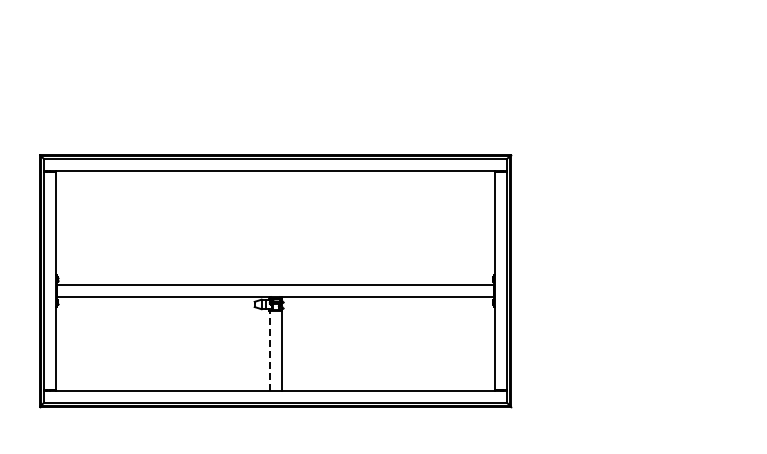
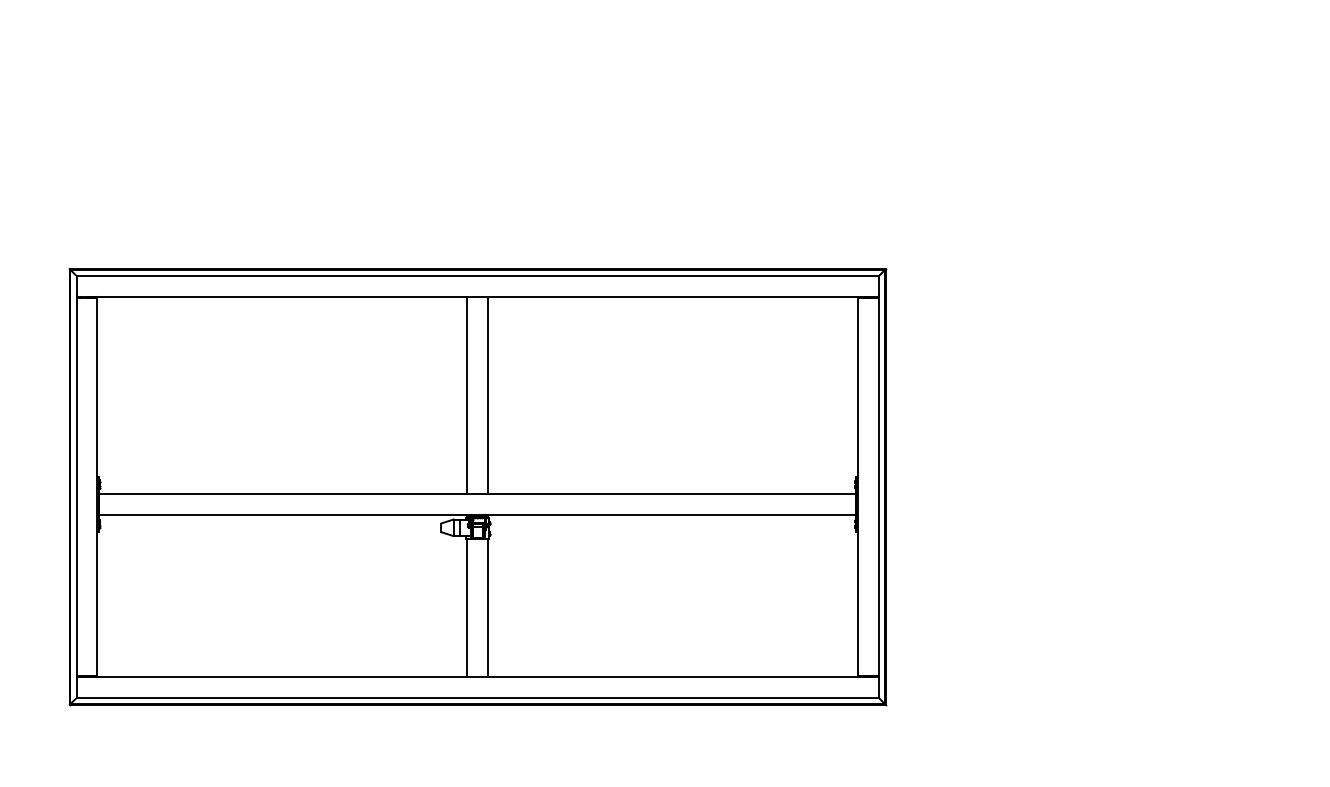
line: (269, 227) -> (467, 394), added
line: (281, 227) -> (488, 394), added
line: (269, 350) -> (467, 607), dashed -> solid

